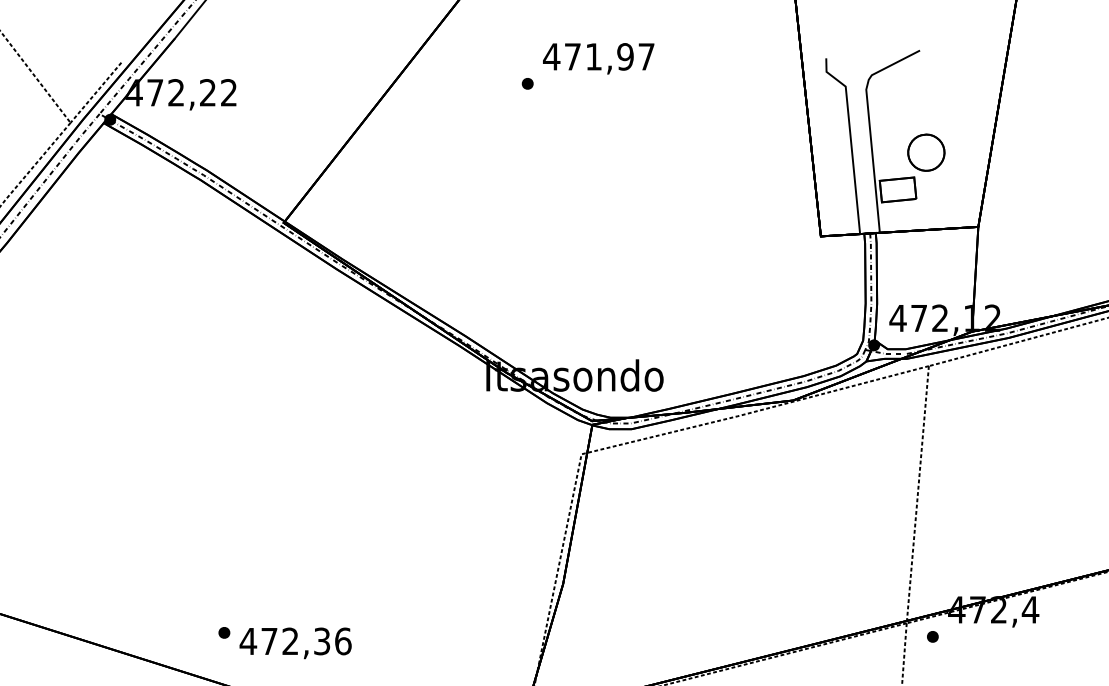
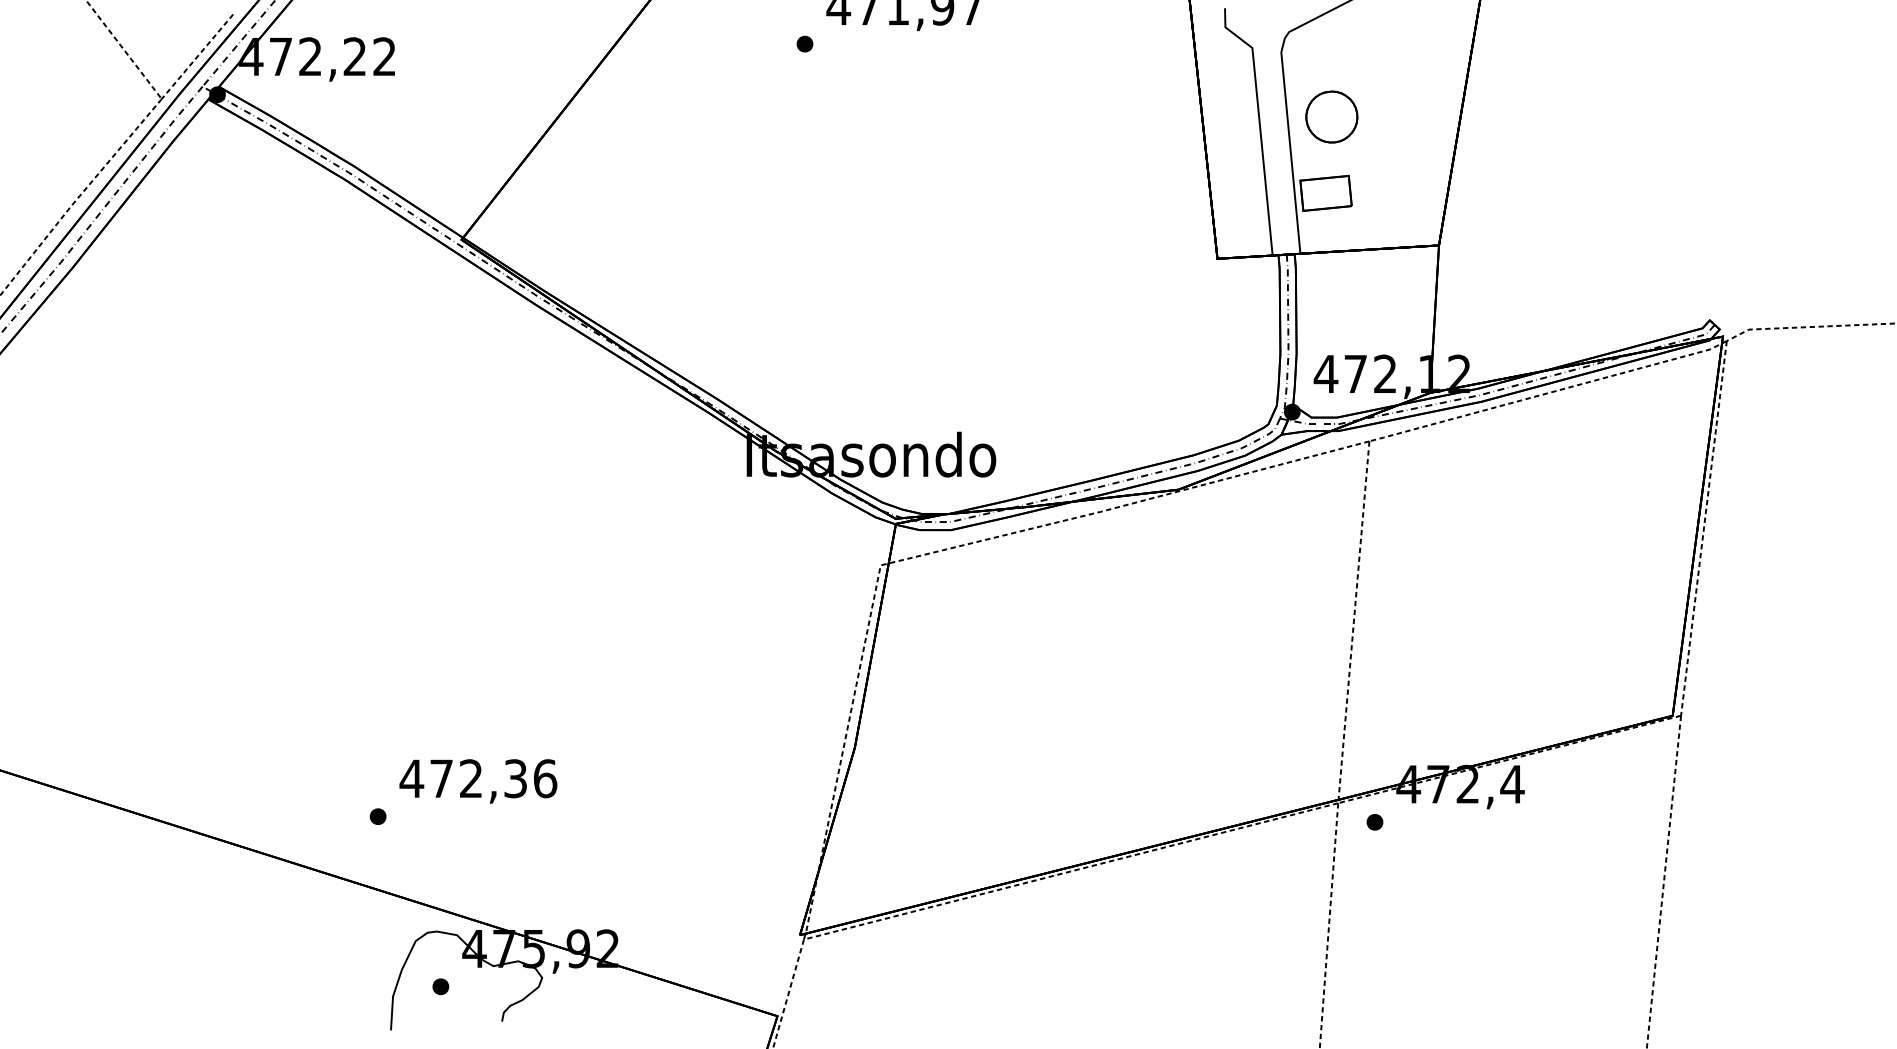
part: (926, 152) -> (1331, 116), moved
text: (295, 643) -> (478, 781), moved

